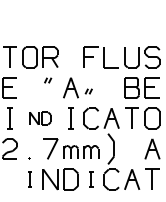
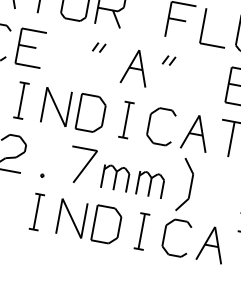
part: (88, 91) -> (168, 60), moved
part: (40, 118) -> (74, 110), size x1.67
part: (29, 179) -> (35, 211), size x1.43
part: (91, 179) -> (142, 231), size x1.43

